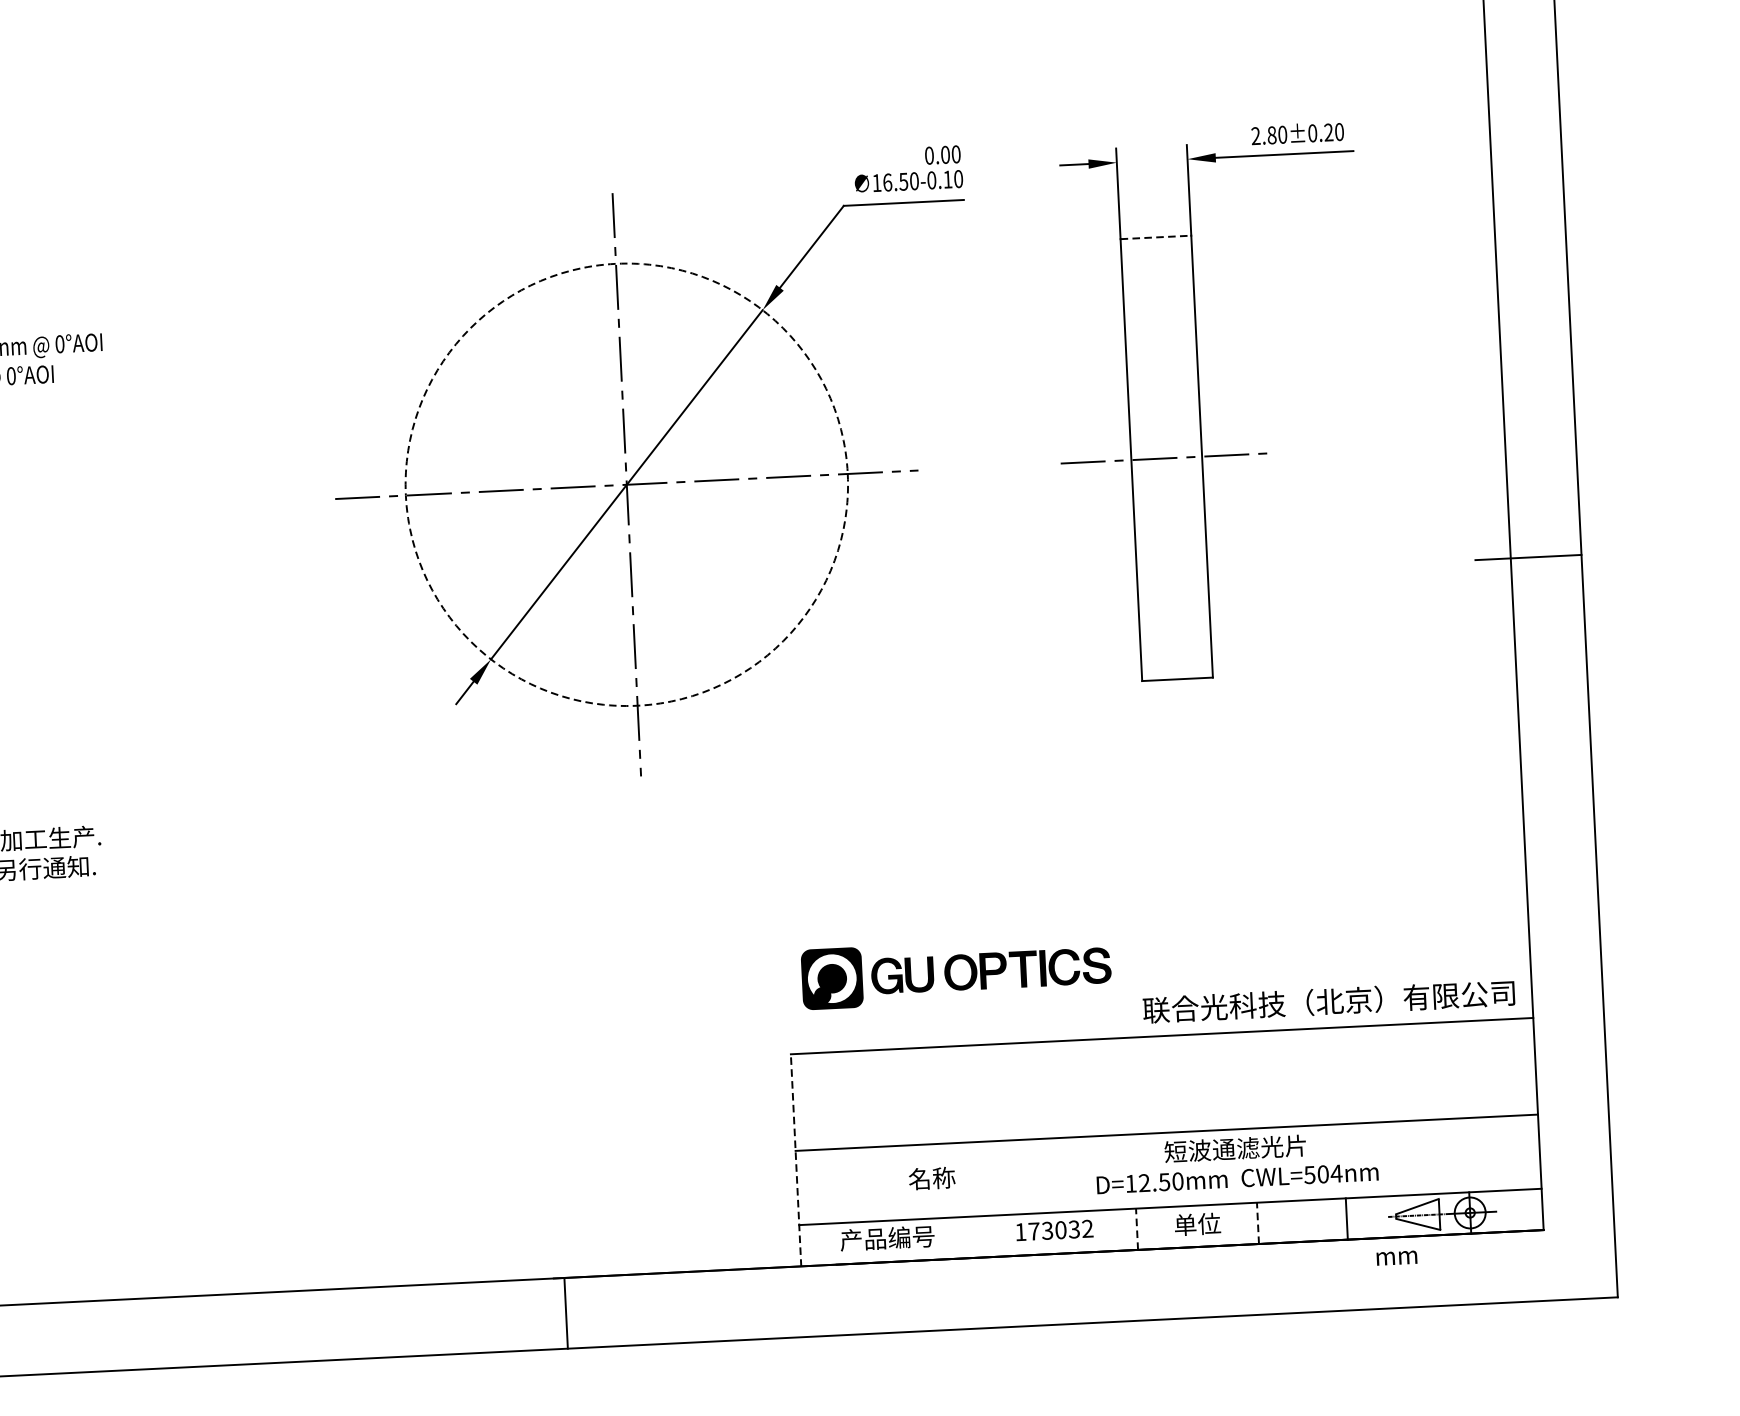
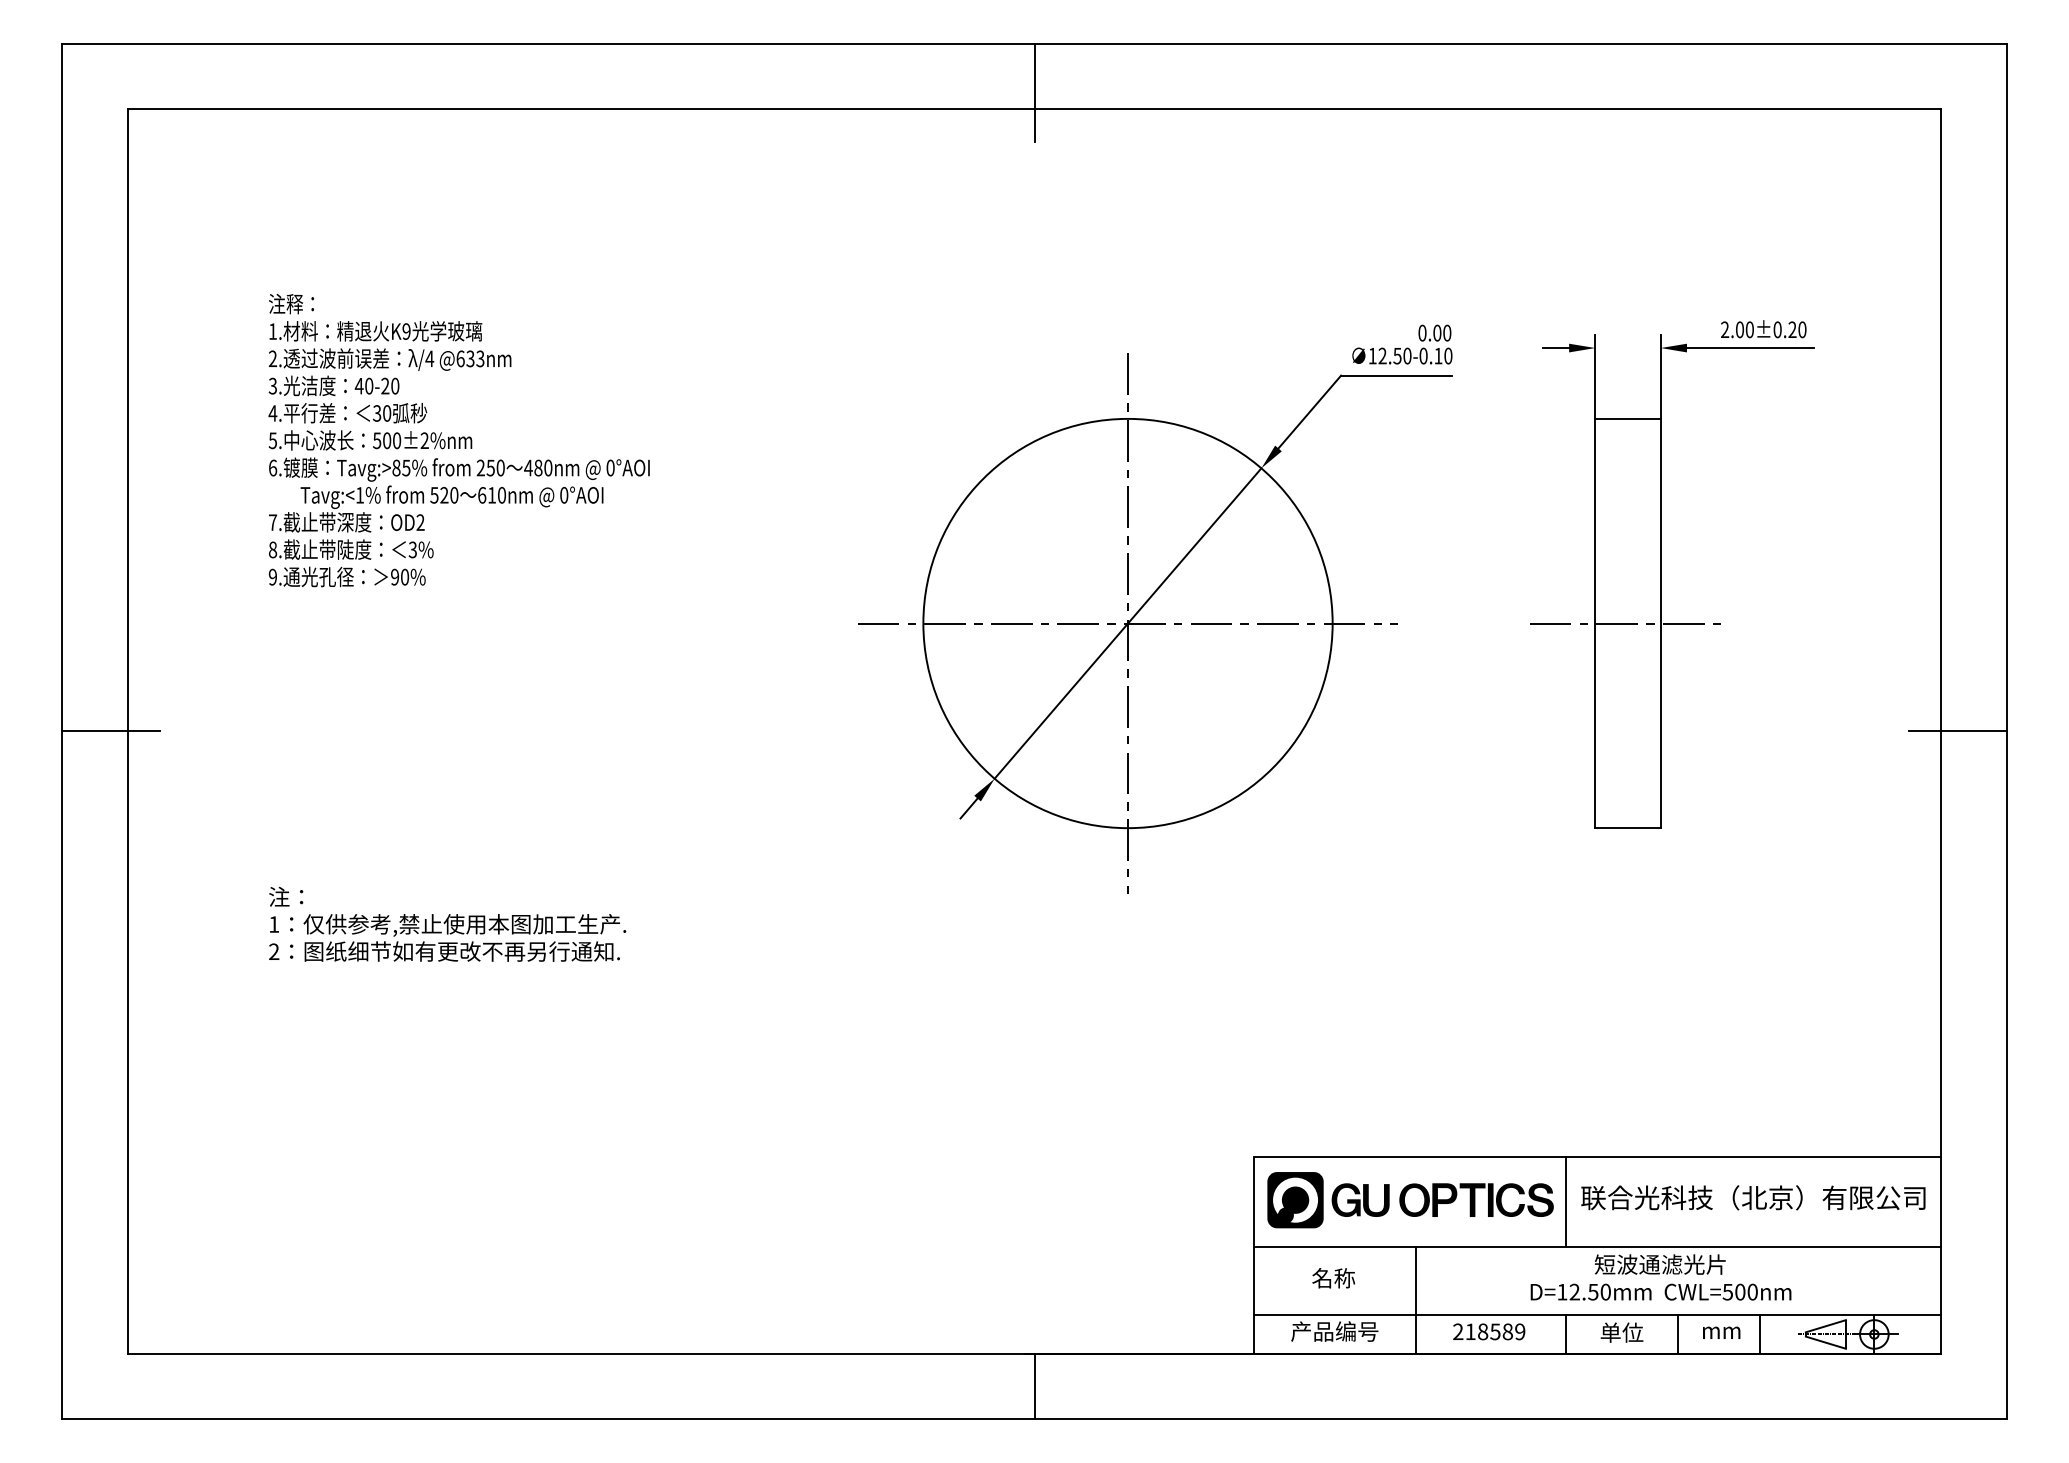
text: (1271, 135) -> (1739, 329), 2.80±0.20 -> 2.00±0.20
text: (887, 181) -> (1382, 355), 16.50 -> 12.50
line: (1156, 236) -> (1628, 418), dashed -> solid
circle: (626, 484) -> (1127, 623), dashed -> solid
part: (956, 972) -> (1410, 1200), moved
text: (1329, 1001) -> (1753, 1197), moved
line: (1129, 1085) -> (1565, 1201), added
line: (795, 1160) -> (1253, 1255), dashed -> solid
text: (1336, 1173) -> (1752, 1291), CWL=504nm -> CWL=500nm
text: (931, 1178) -> (1333, 1278), moved
line: (974, 1199) -> (1416, 1299), added
line: (1257, 1222) -> (1677, 1333), dashed -> solid
line: (1136, 1228) -> (1565, 1333), dashed -> solid
text: (1054, 1230) -> (1489, 1331), 173032 -> 218589
text: (1396, 1257) -> (1721, 1332), moved

